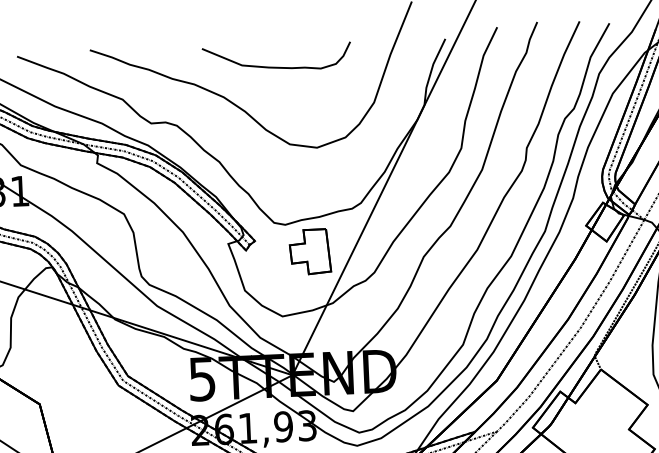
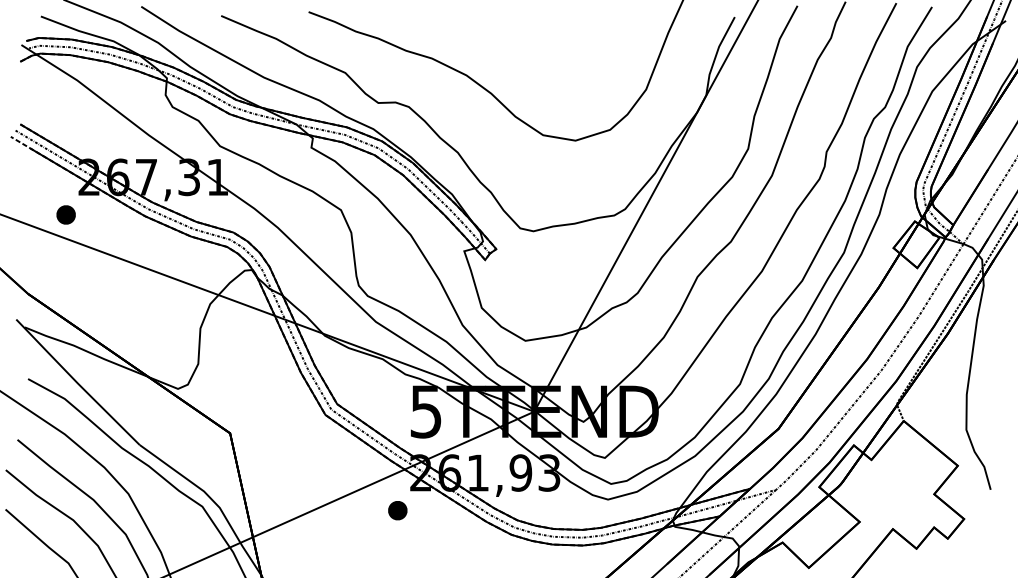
curve: (275, 66) -> (530, 41), removed
part: (309, 251) -> (561, 264), removed

